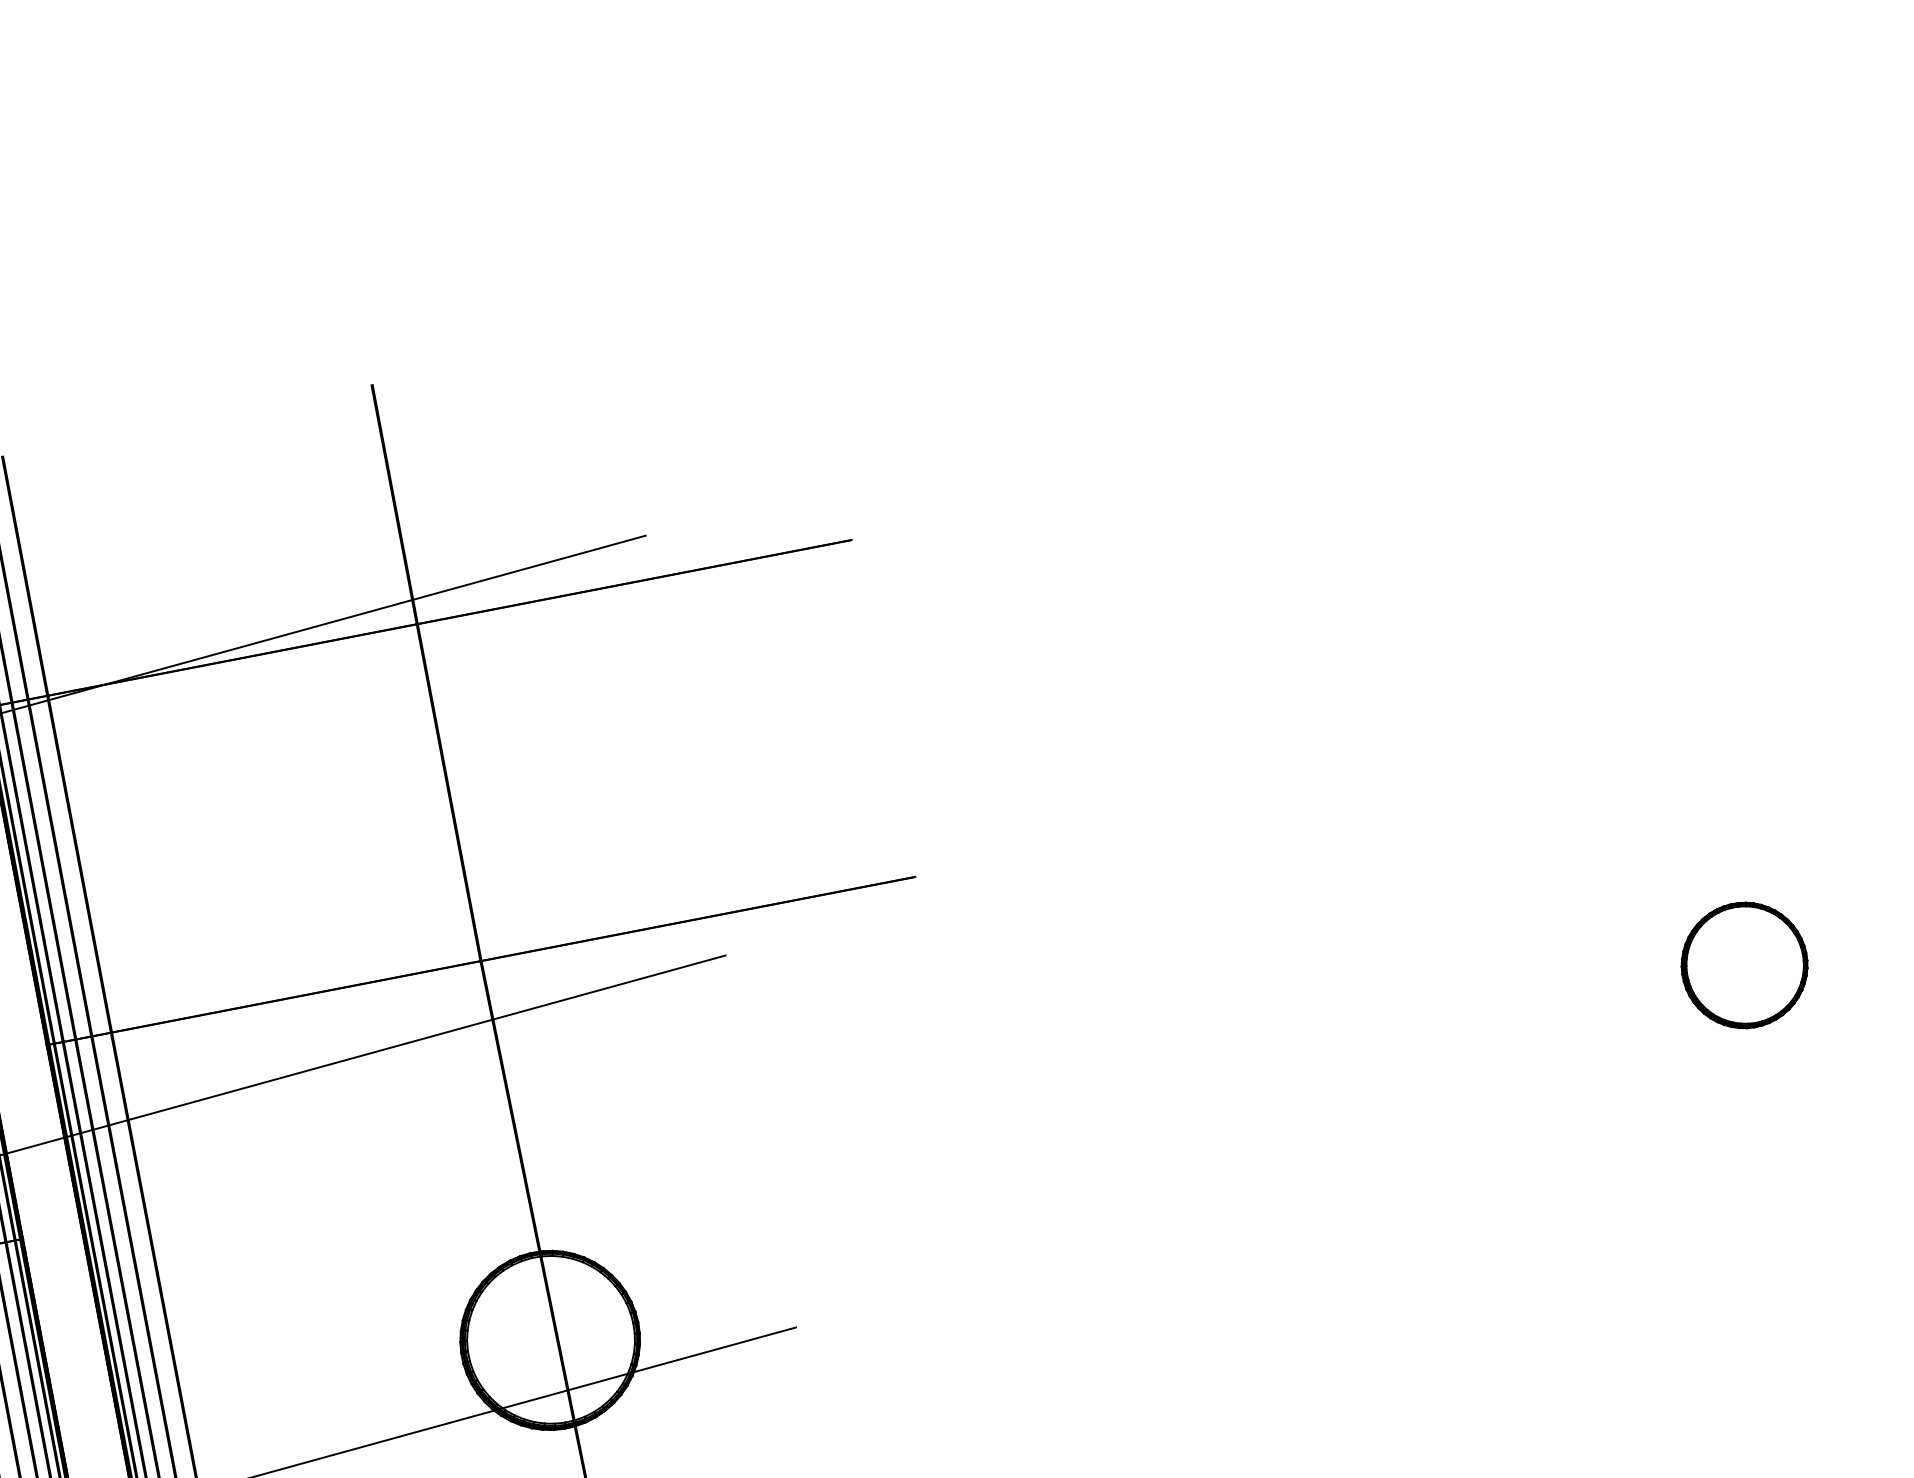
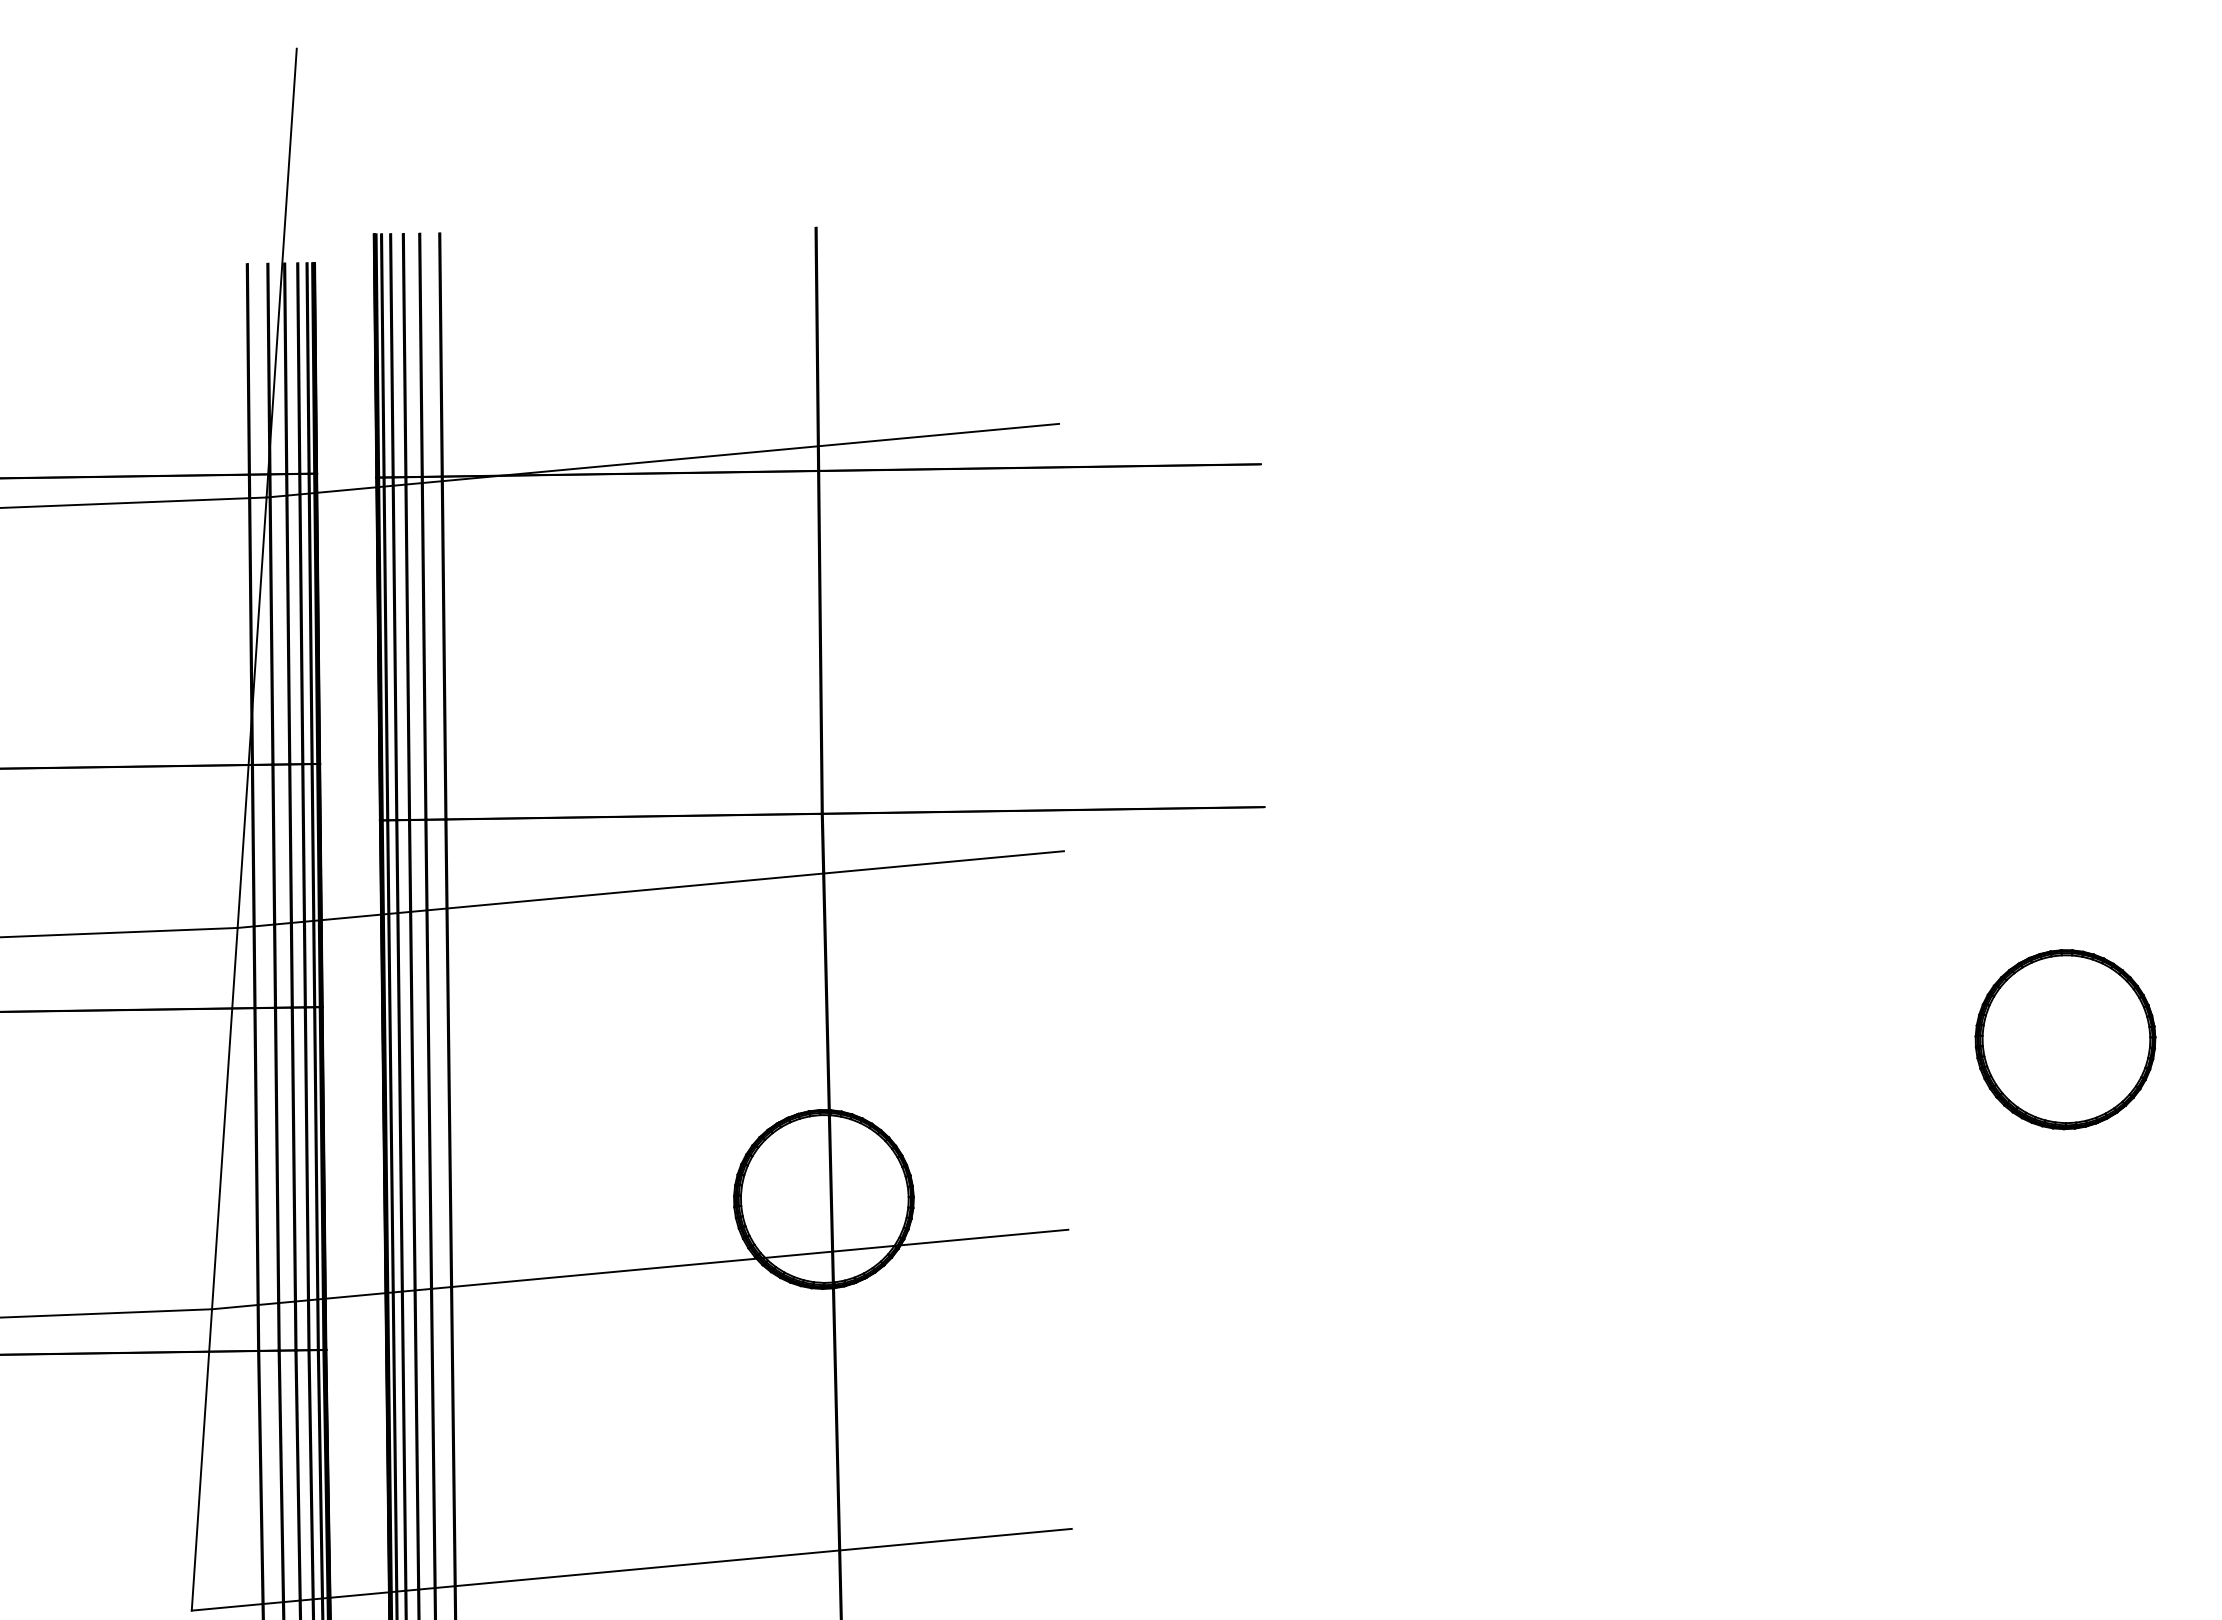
part: (1744, 965) -> (2065, 1039), size x1.43

